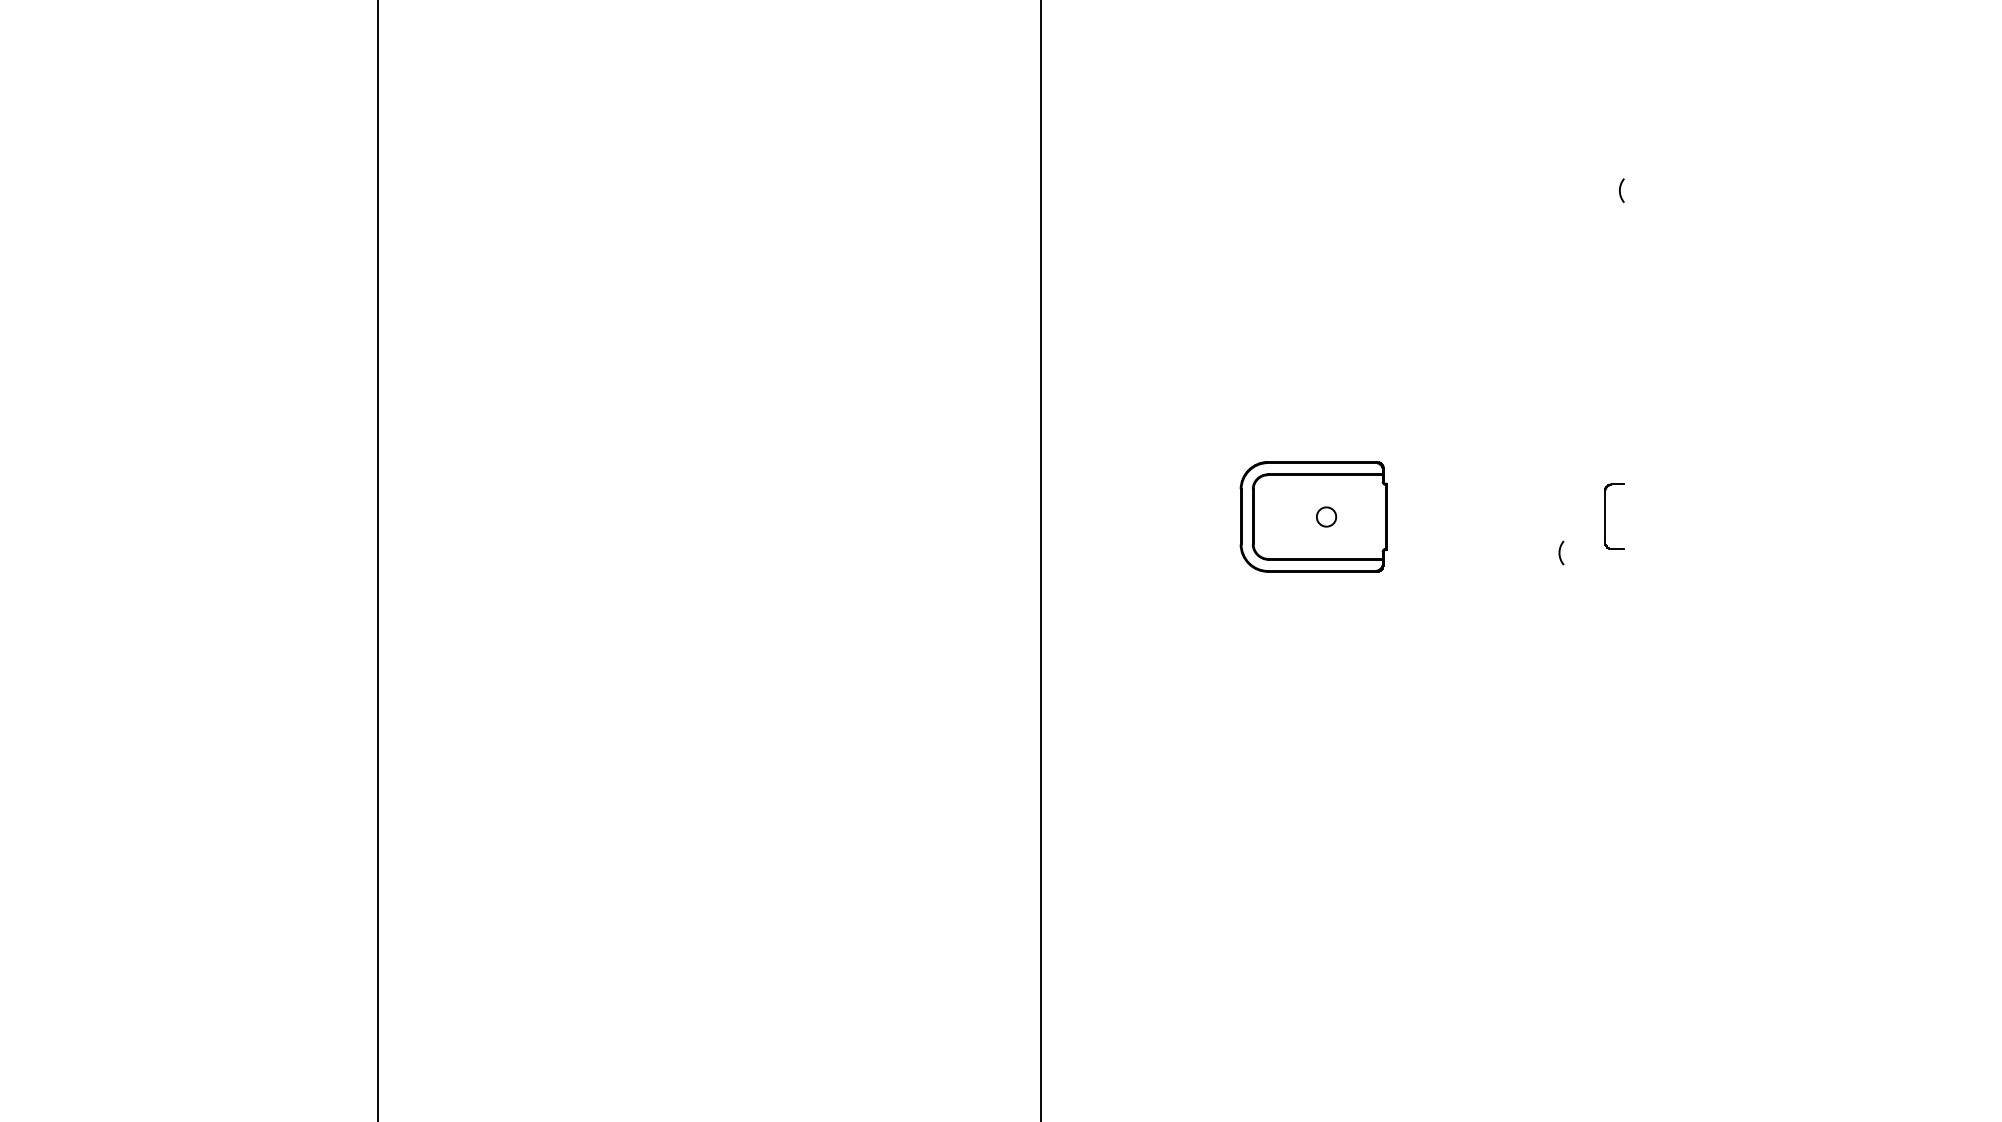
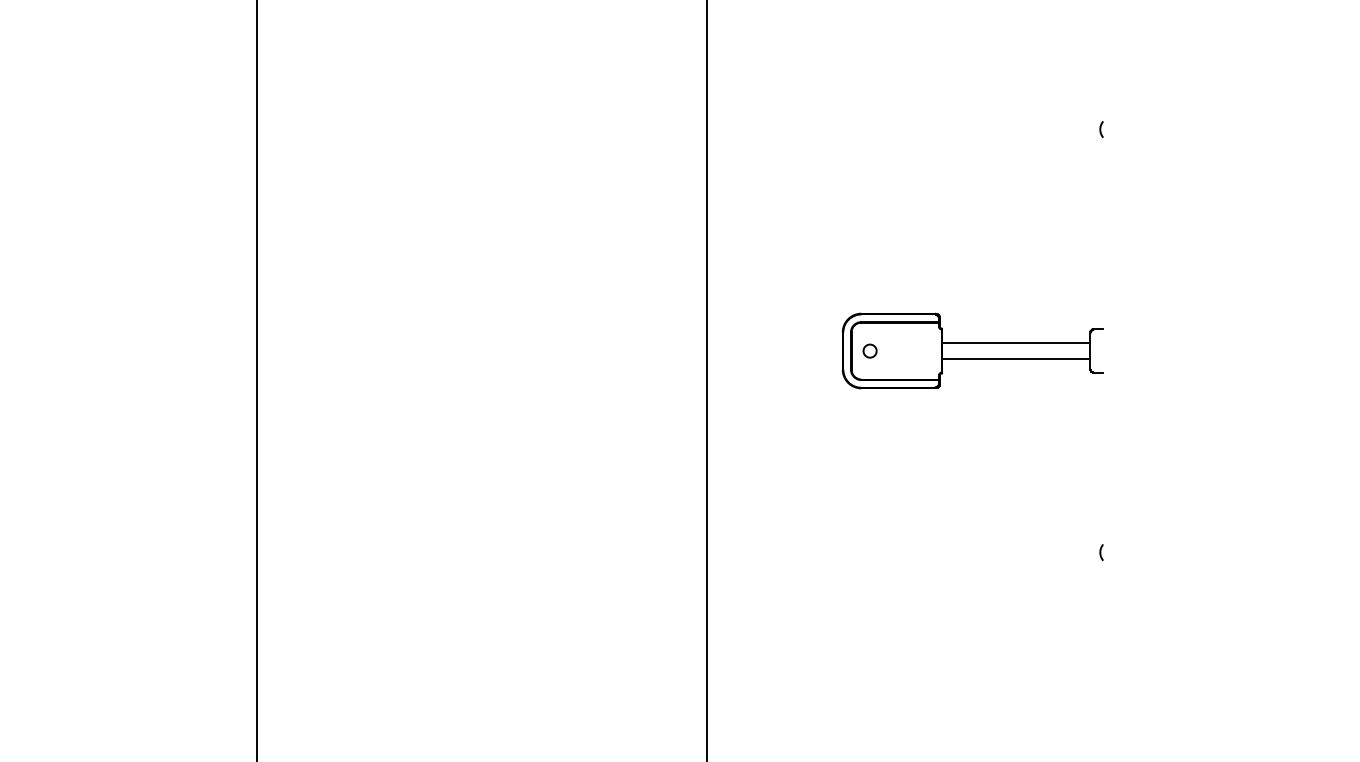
line: (1496, 505) -> (1016, 343), added
part: (1325, 516) -> (869, 350), moved
line: (1496, 527) -> (1016, 358), added
arc: (1561, 552) -> (1101, 552), moved

